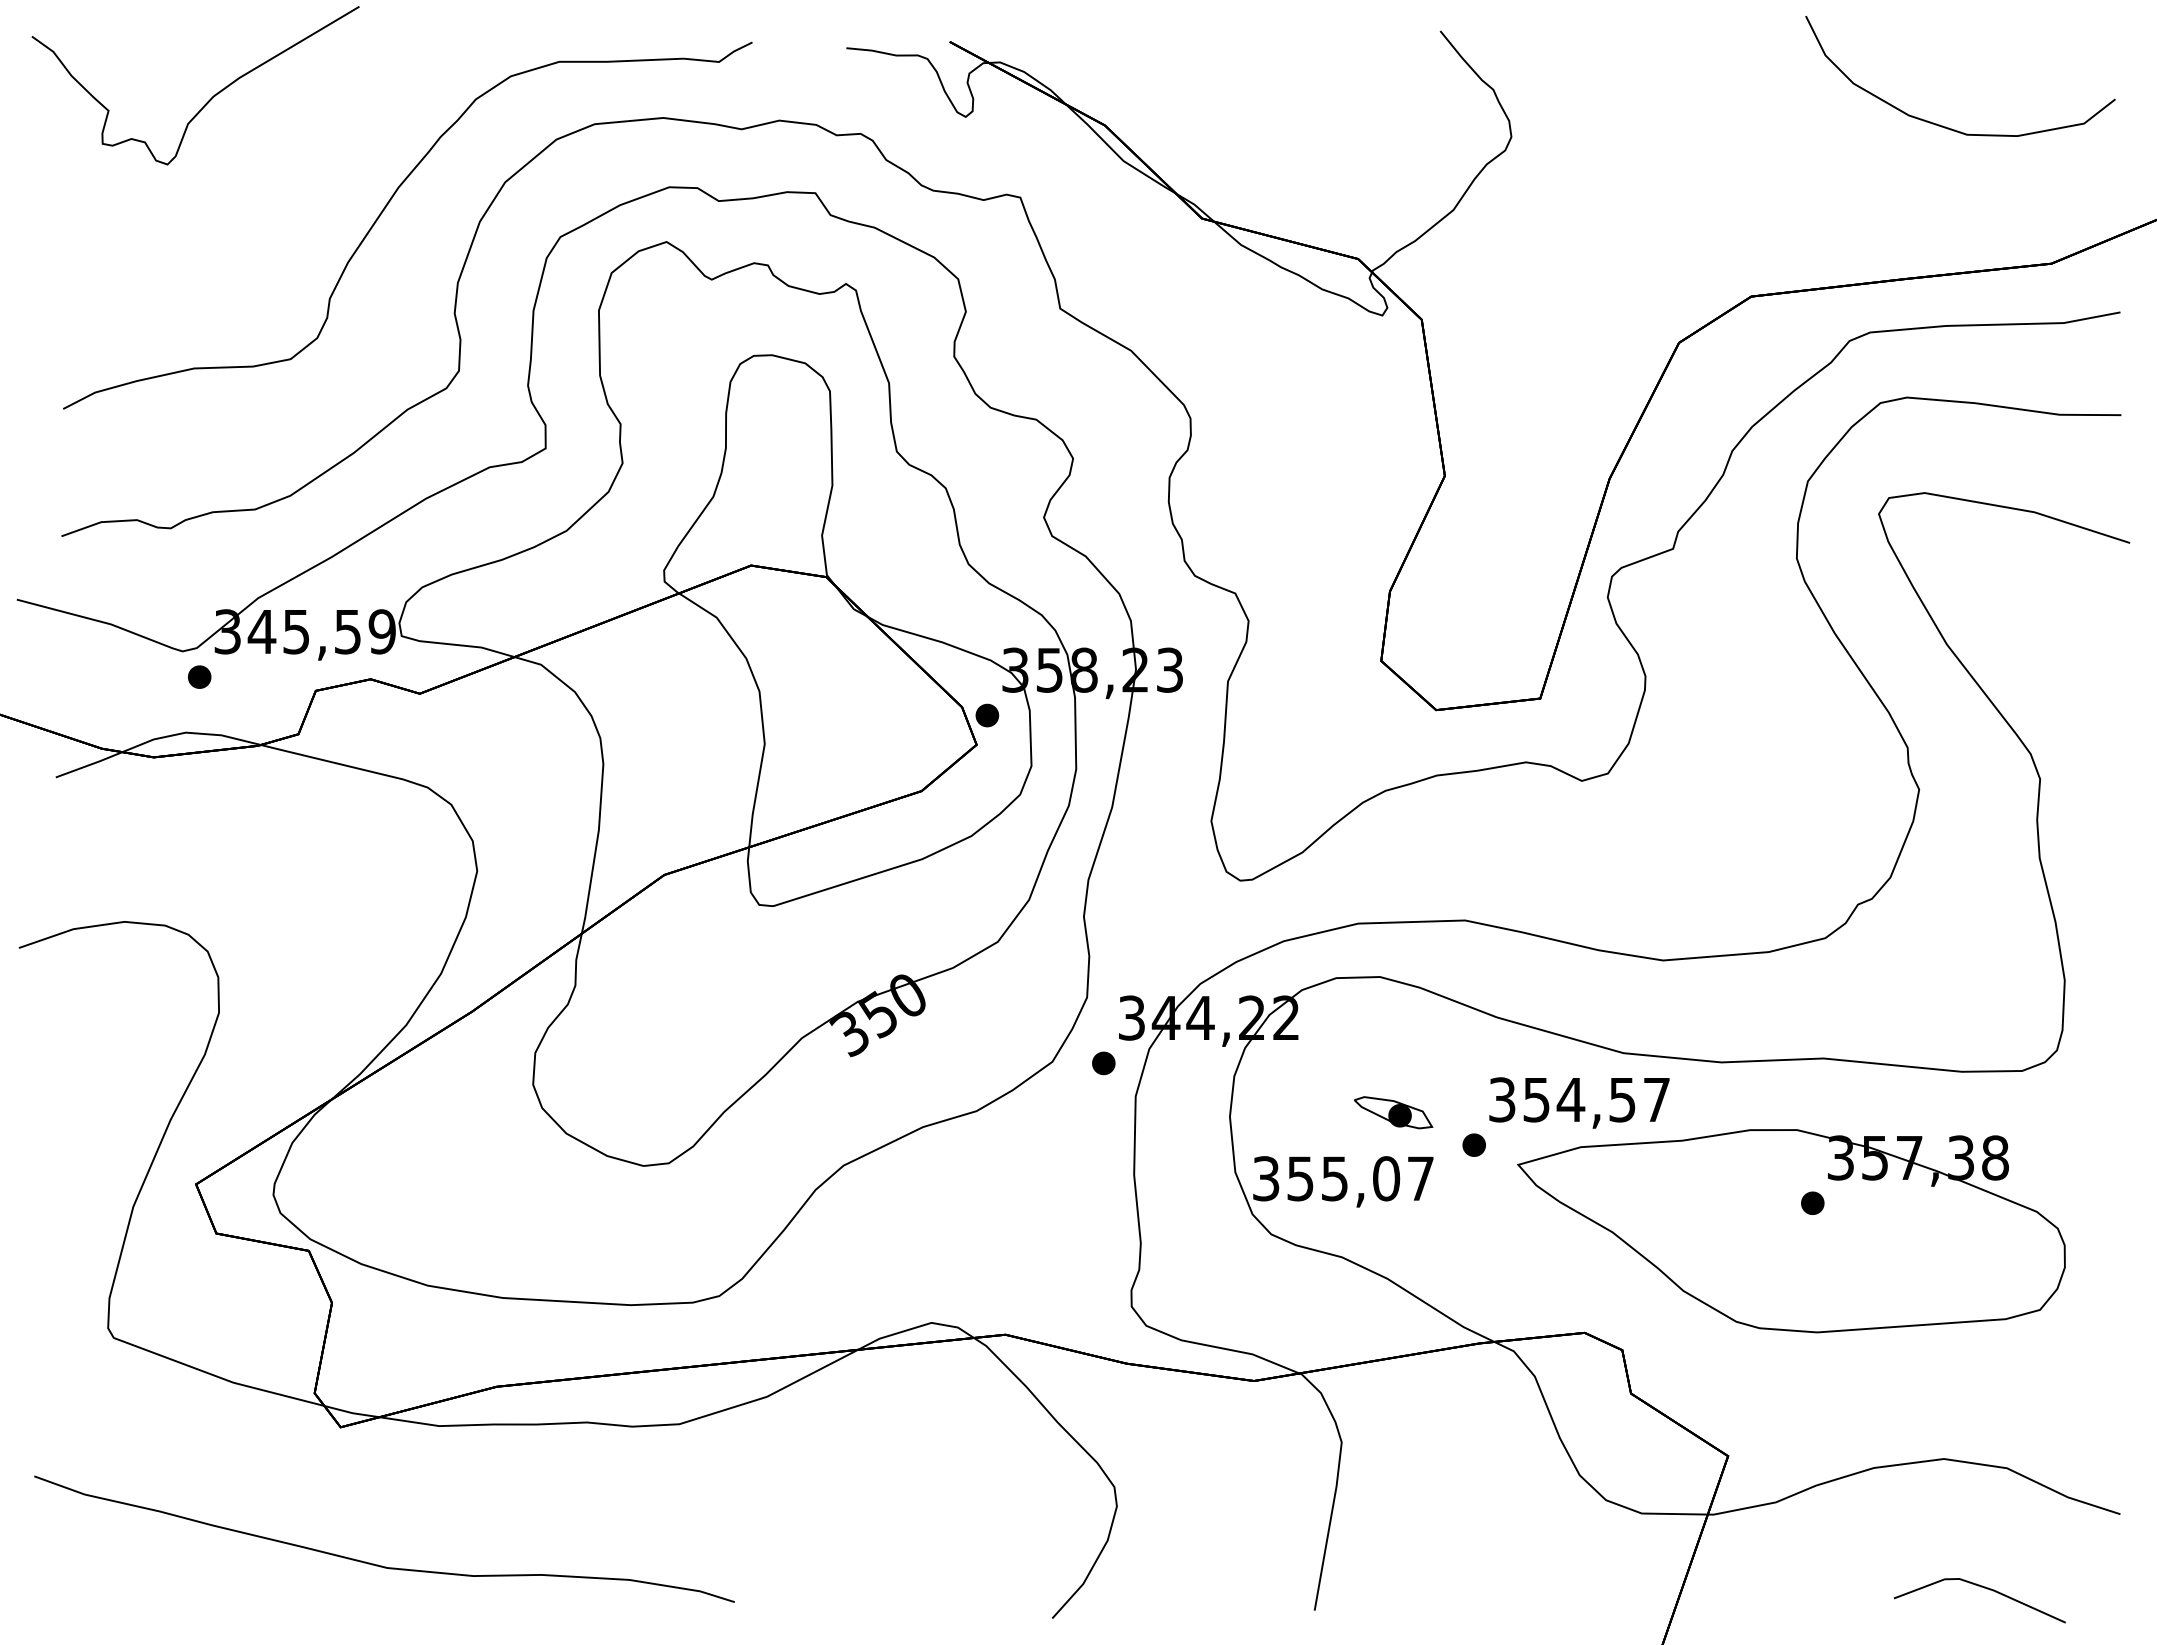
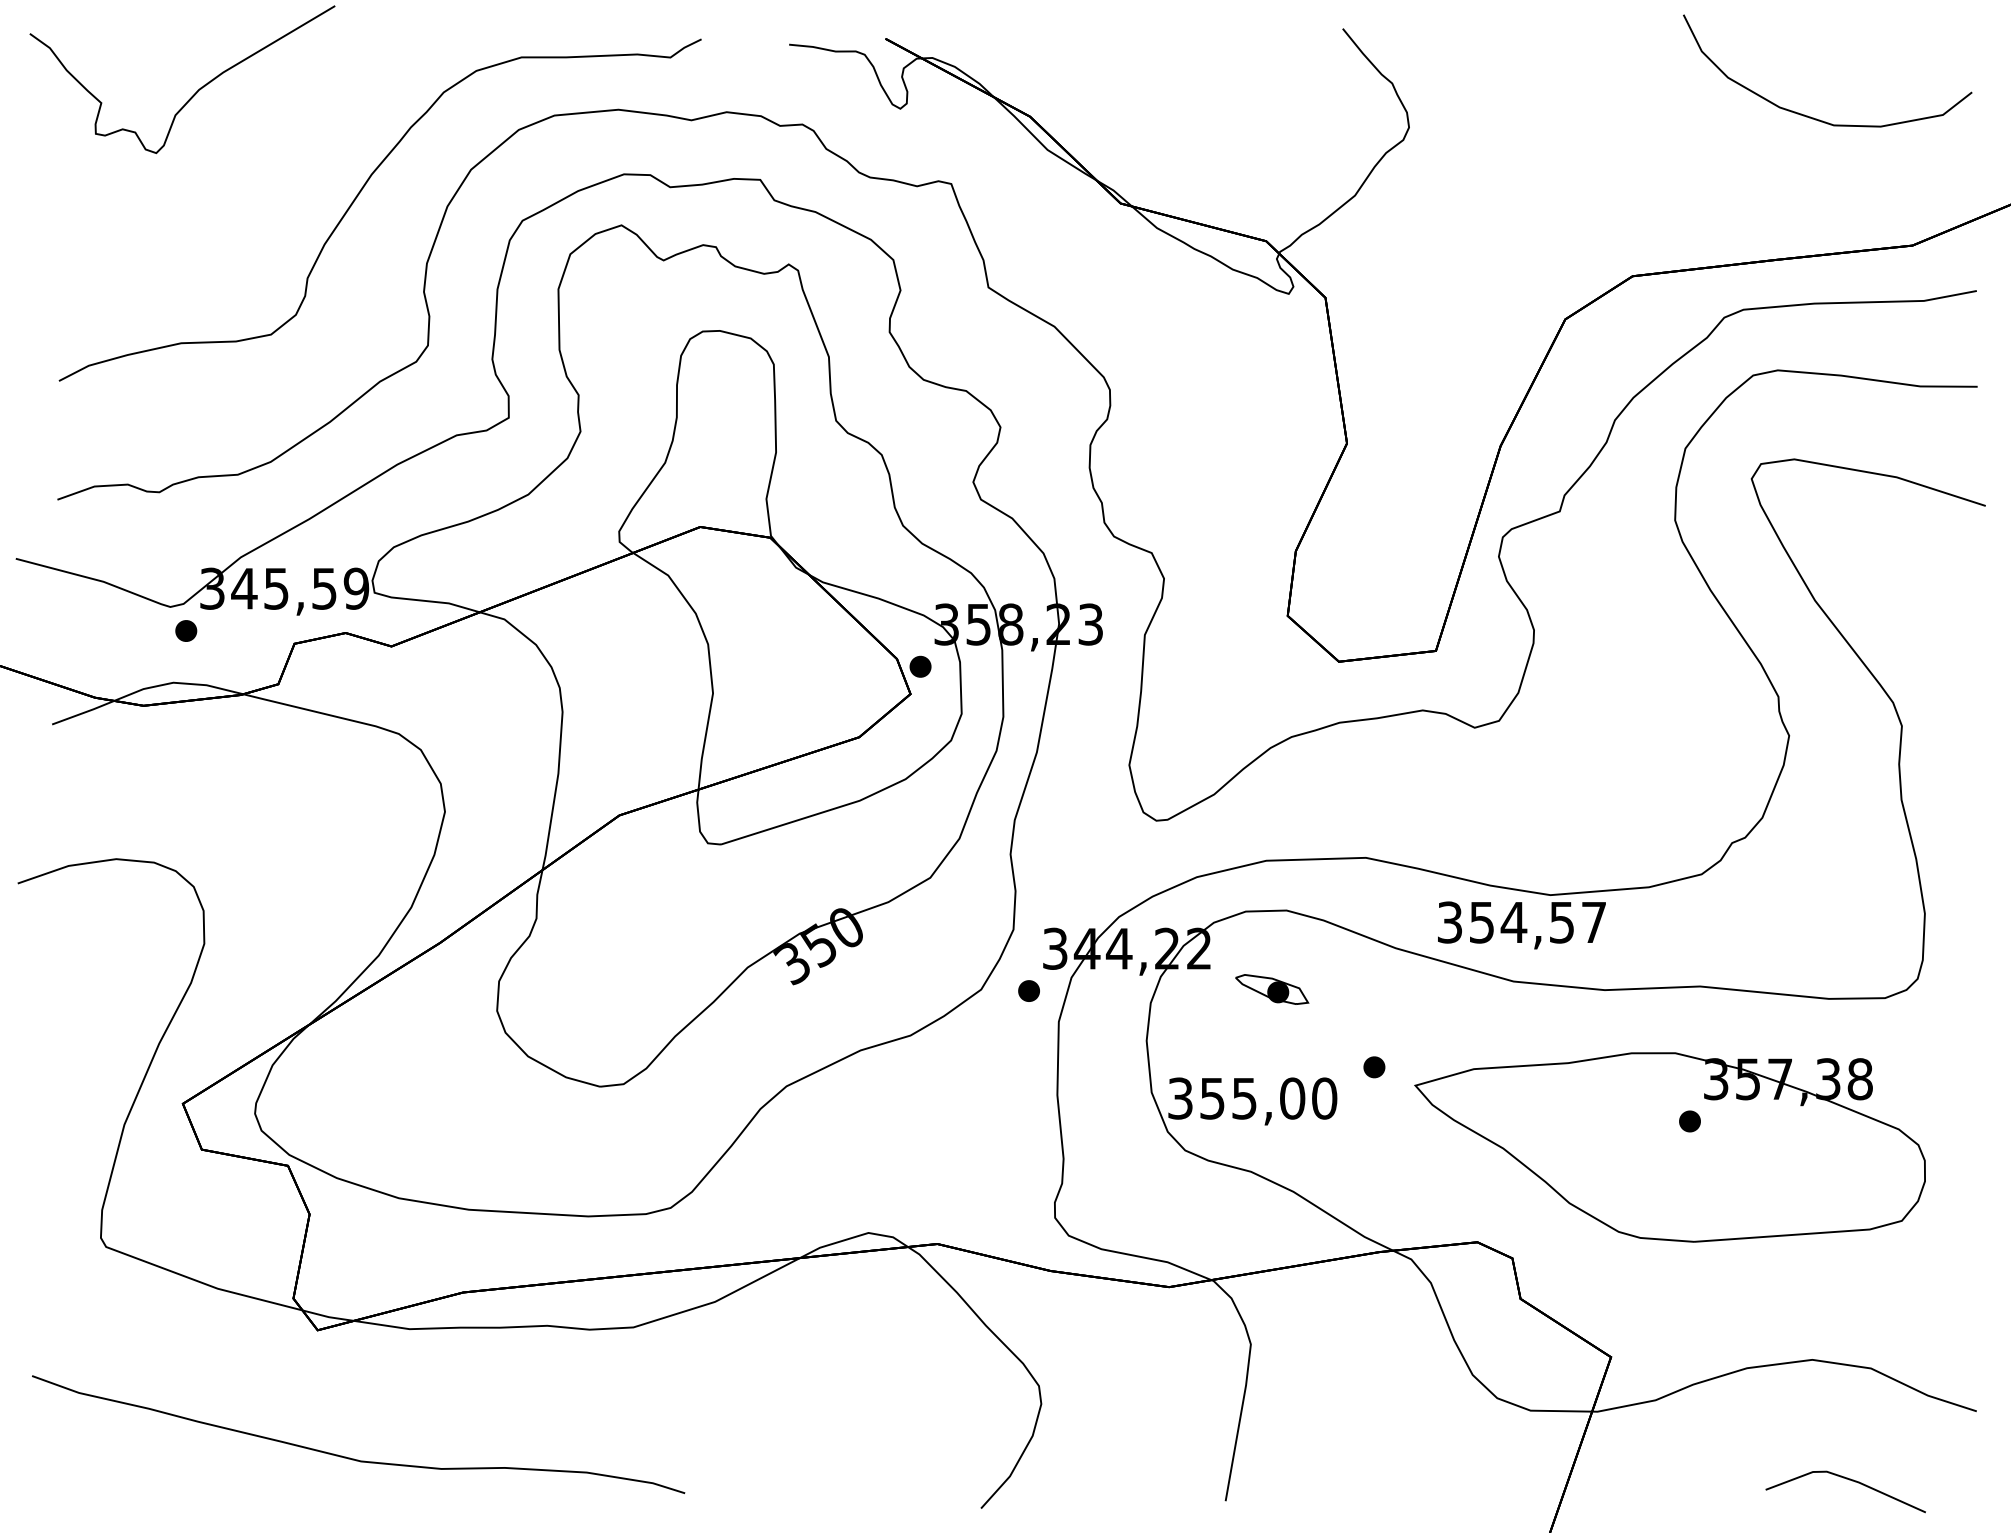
text: (1579, 1102) -> (1521, 924), moved
part: (1393, 1112) -> (1272, 989), moved
text: (1420, 1178) -> (1324, 1098), 355,07 -> 355,00

